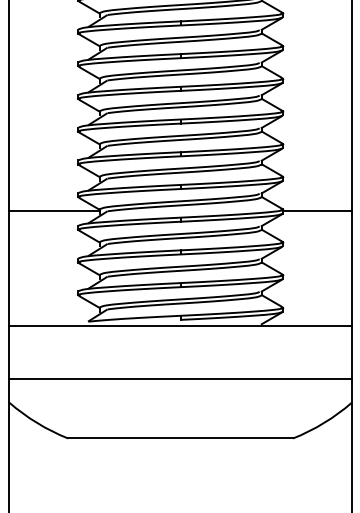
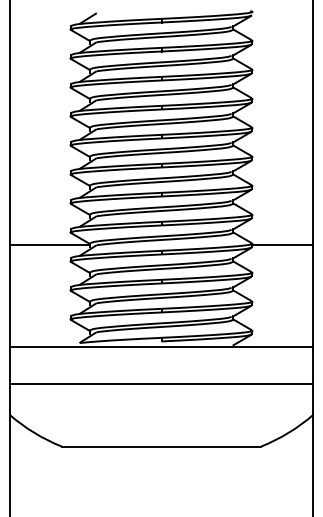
line: (180, 379) -> (161, 384), moved

